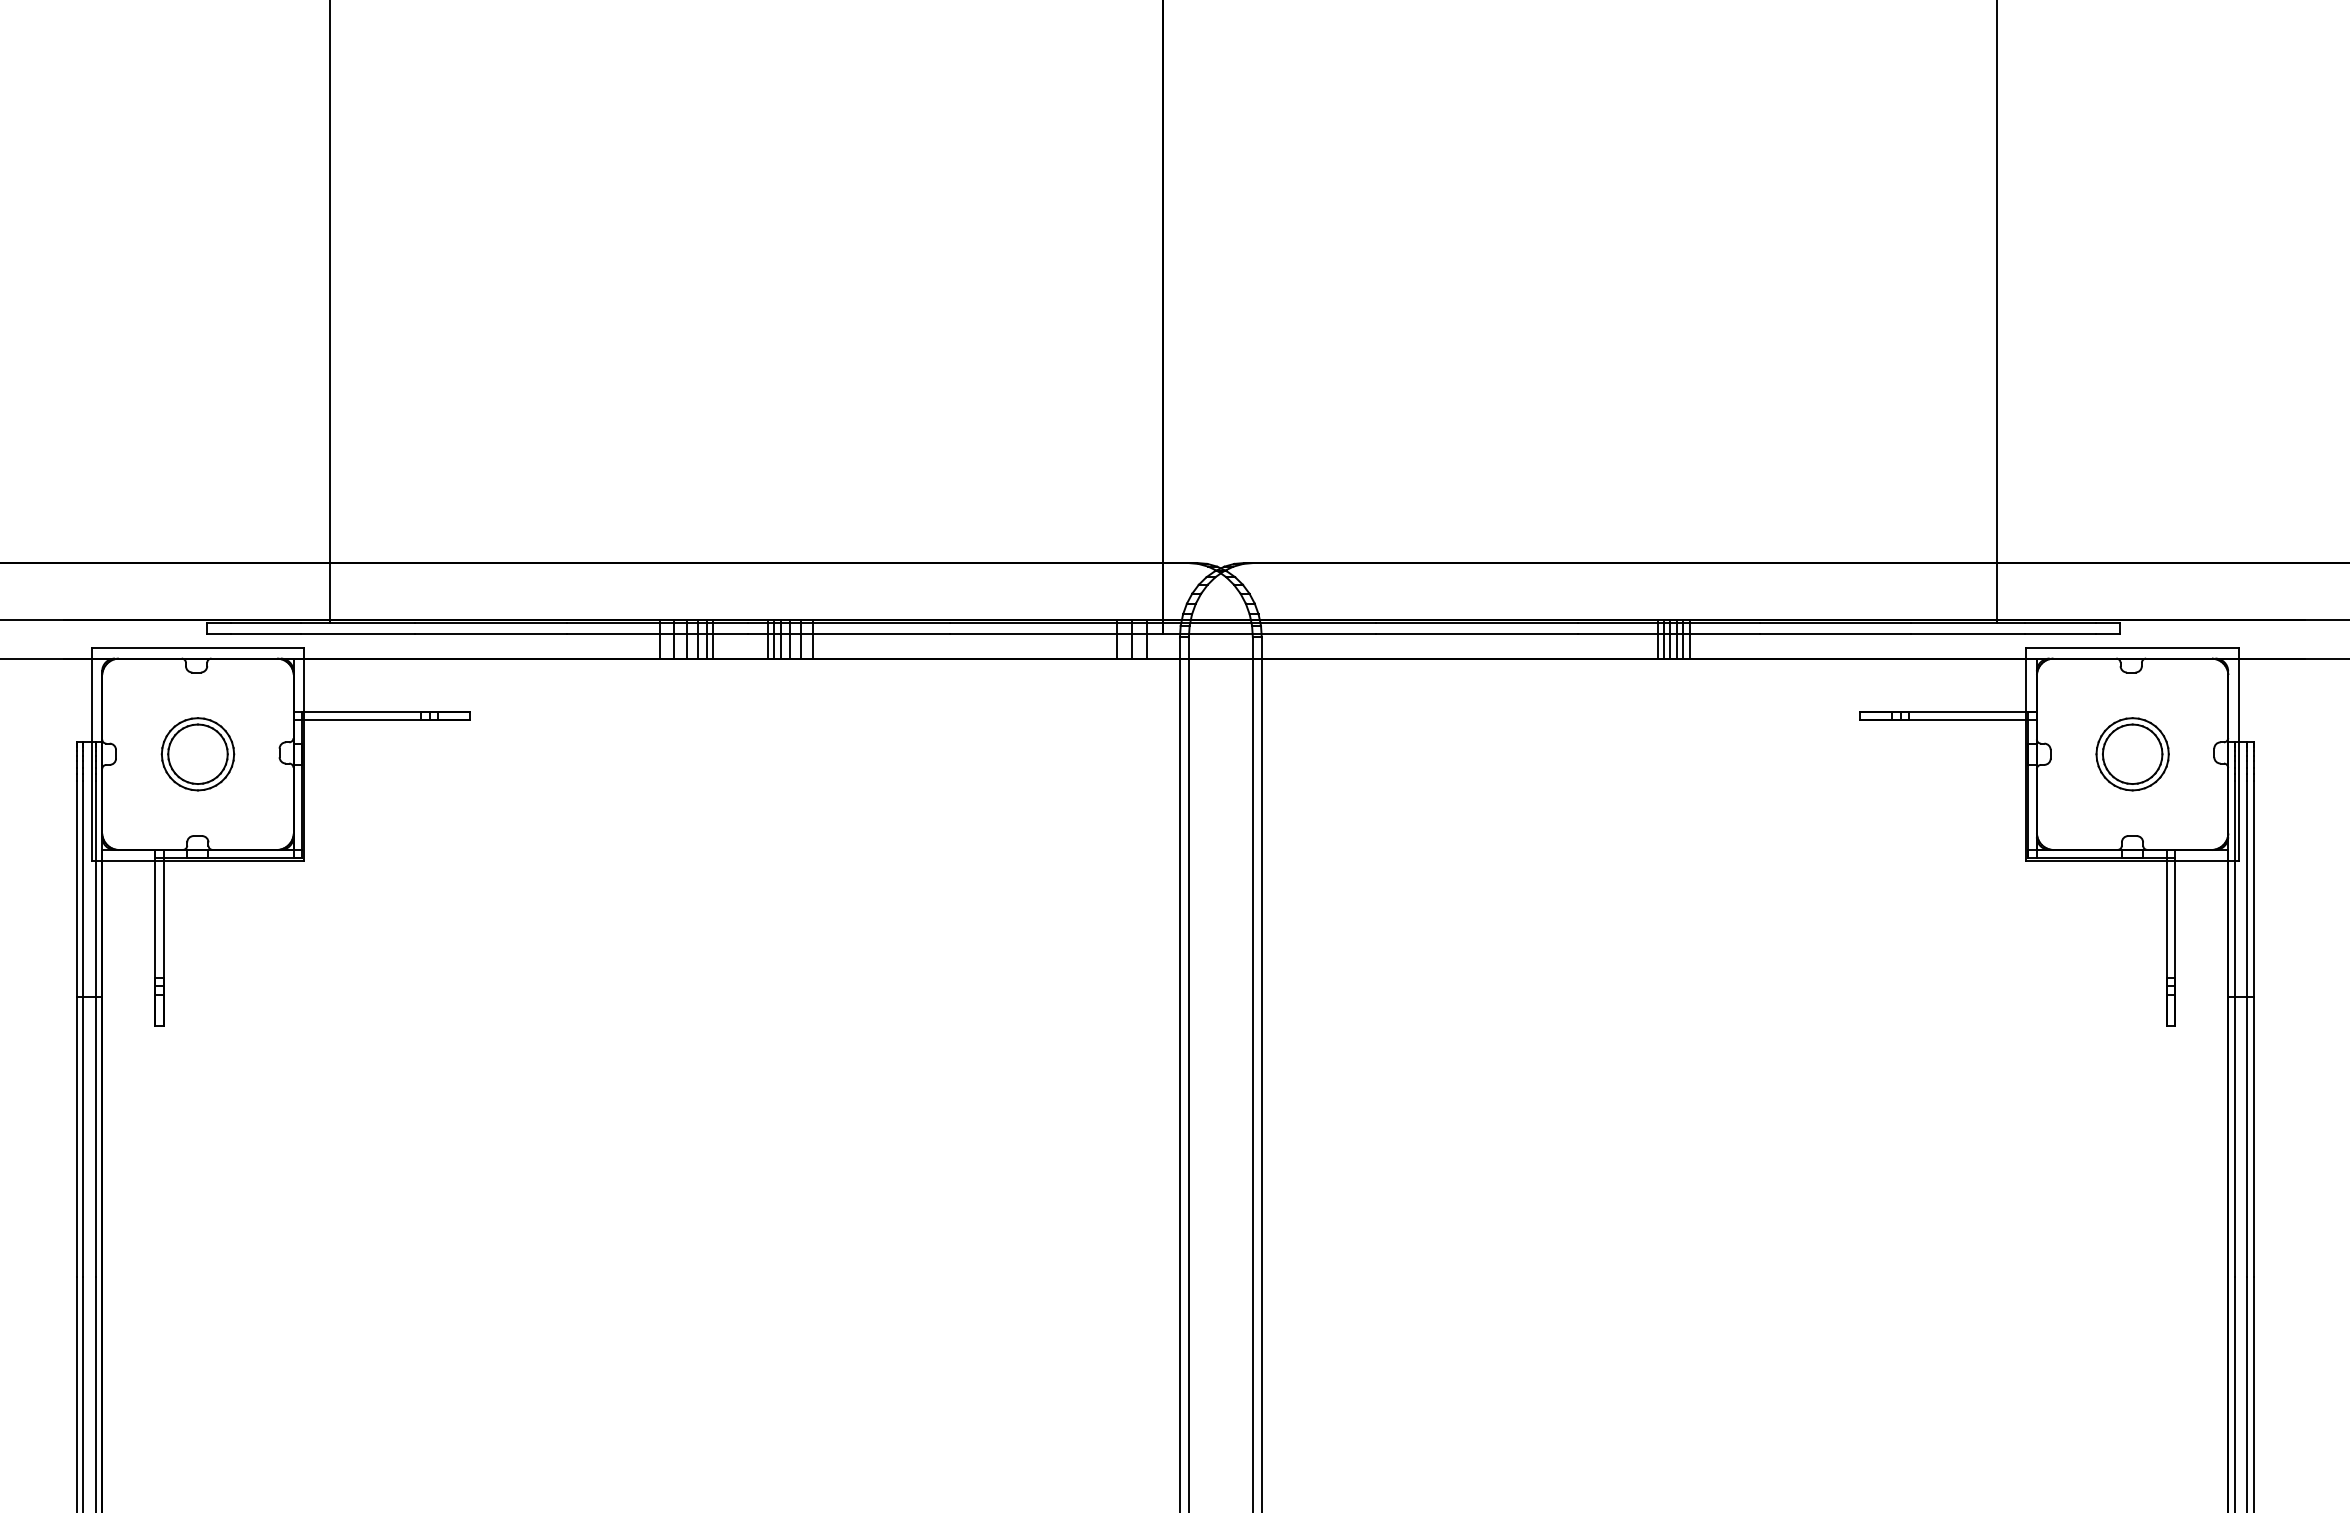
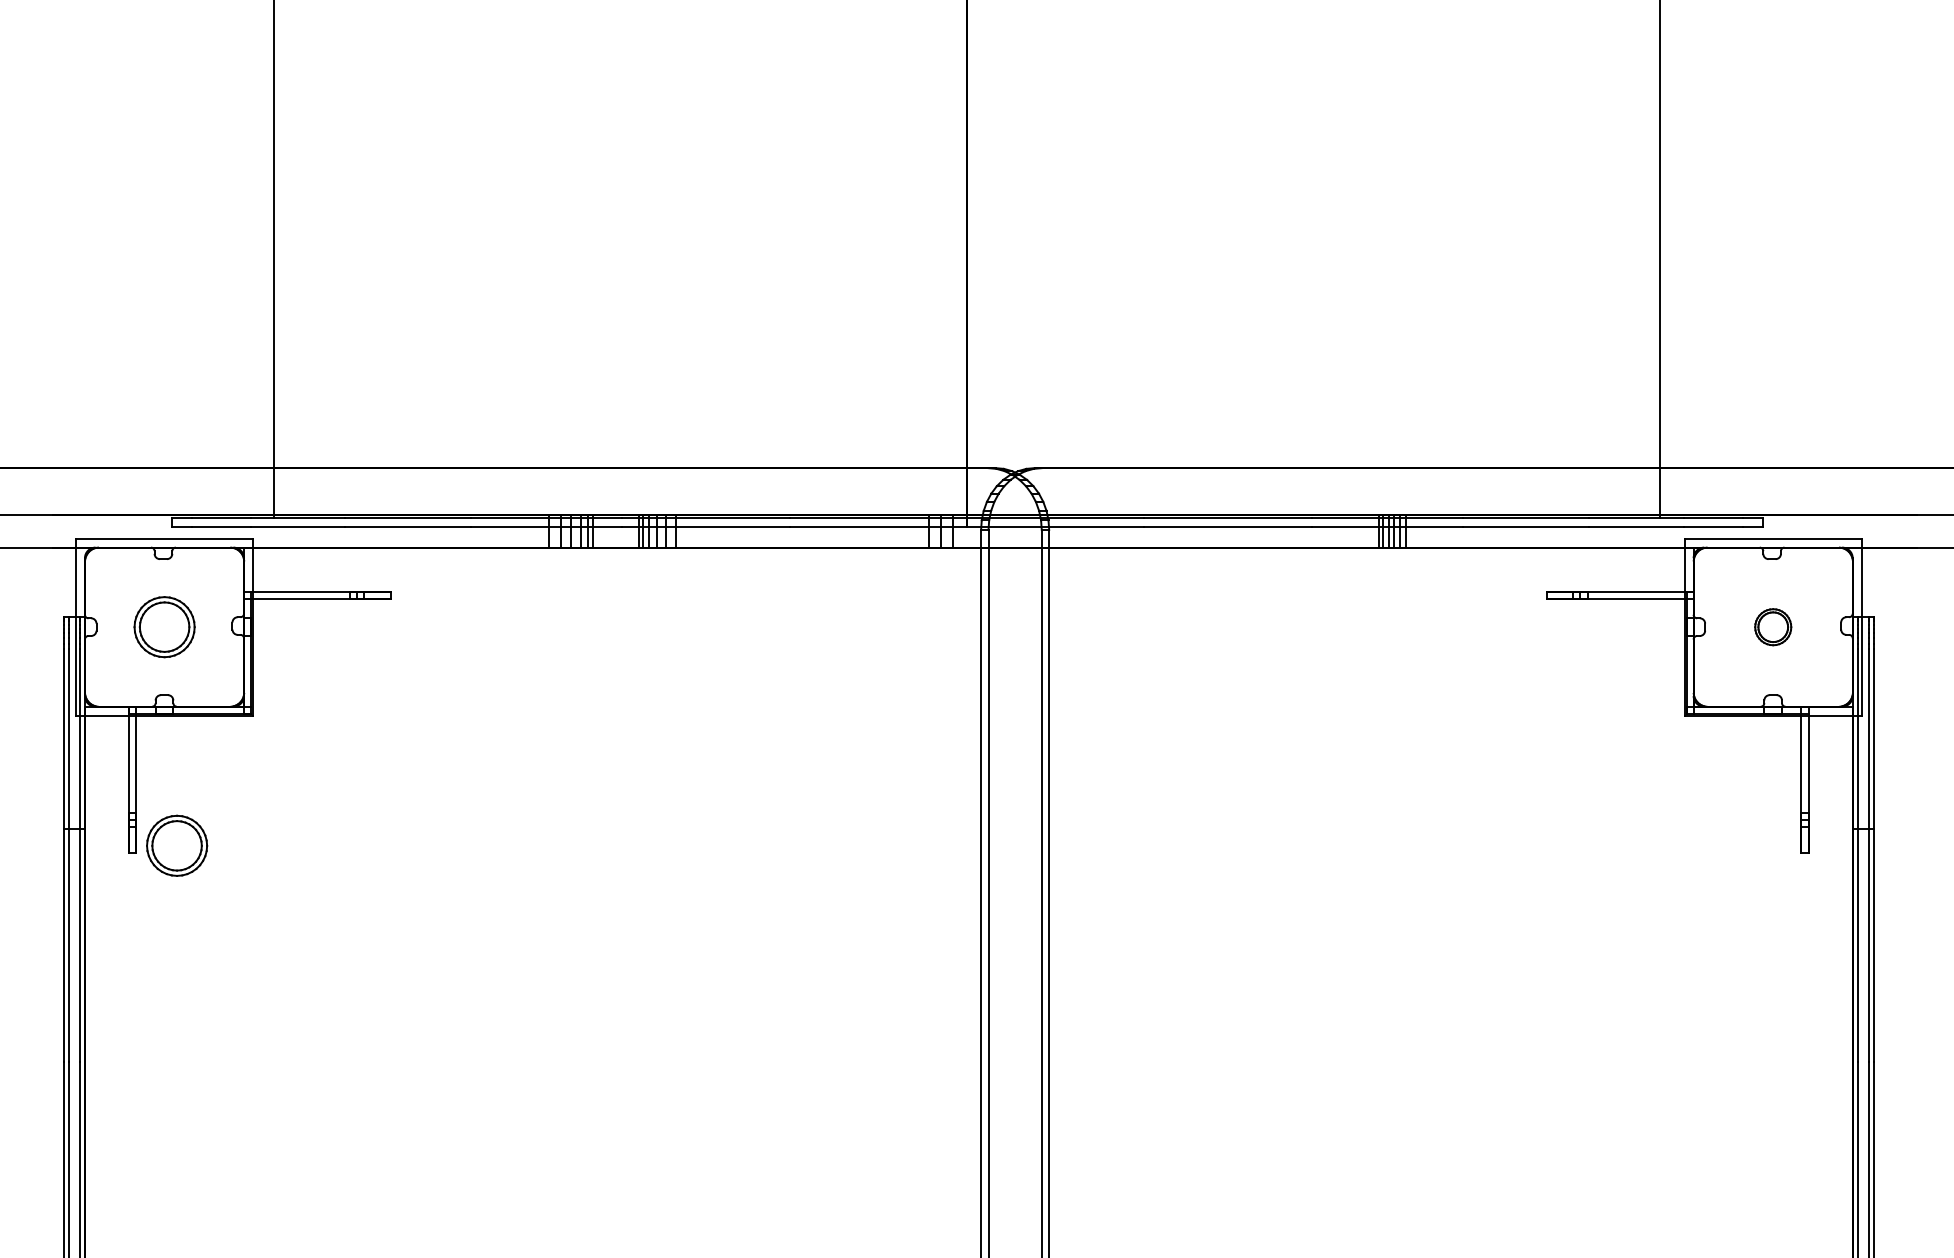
part: (2132, 754) -> (1773, 627), size x0.6
part: (212, 1017) -> (176, 846), added

